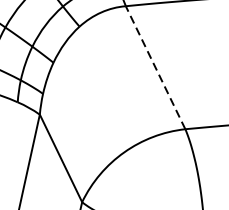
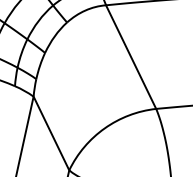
line: (156, 68) -> (131, 57), dashed -> solid

